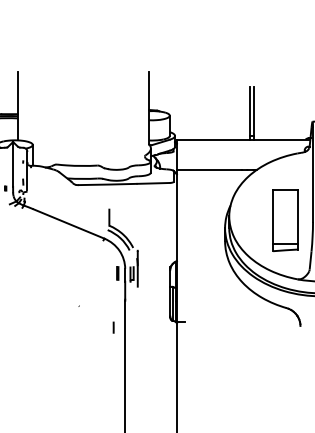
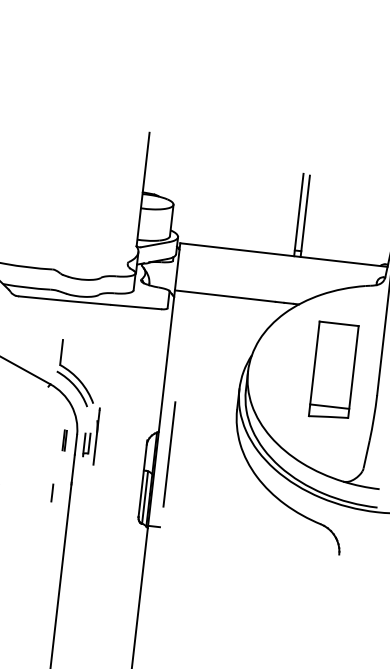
part: (285, 220) -> (333, 370), moved
line: (185, 274) -> (169, 454), added
line: (113, 327) -> (52, 492), moved

